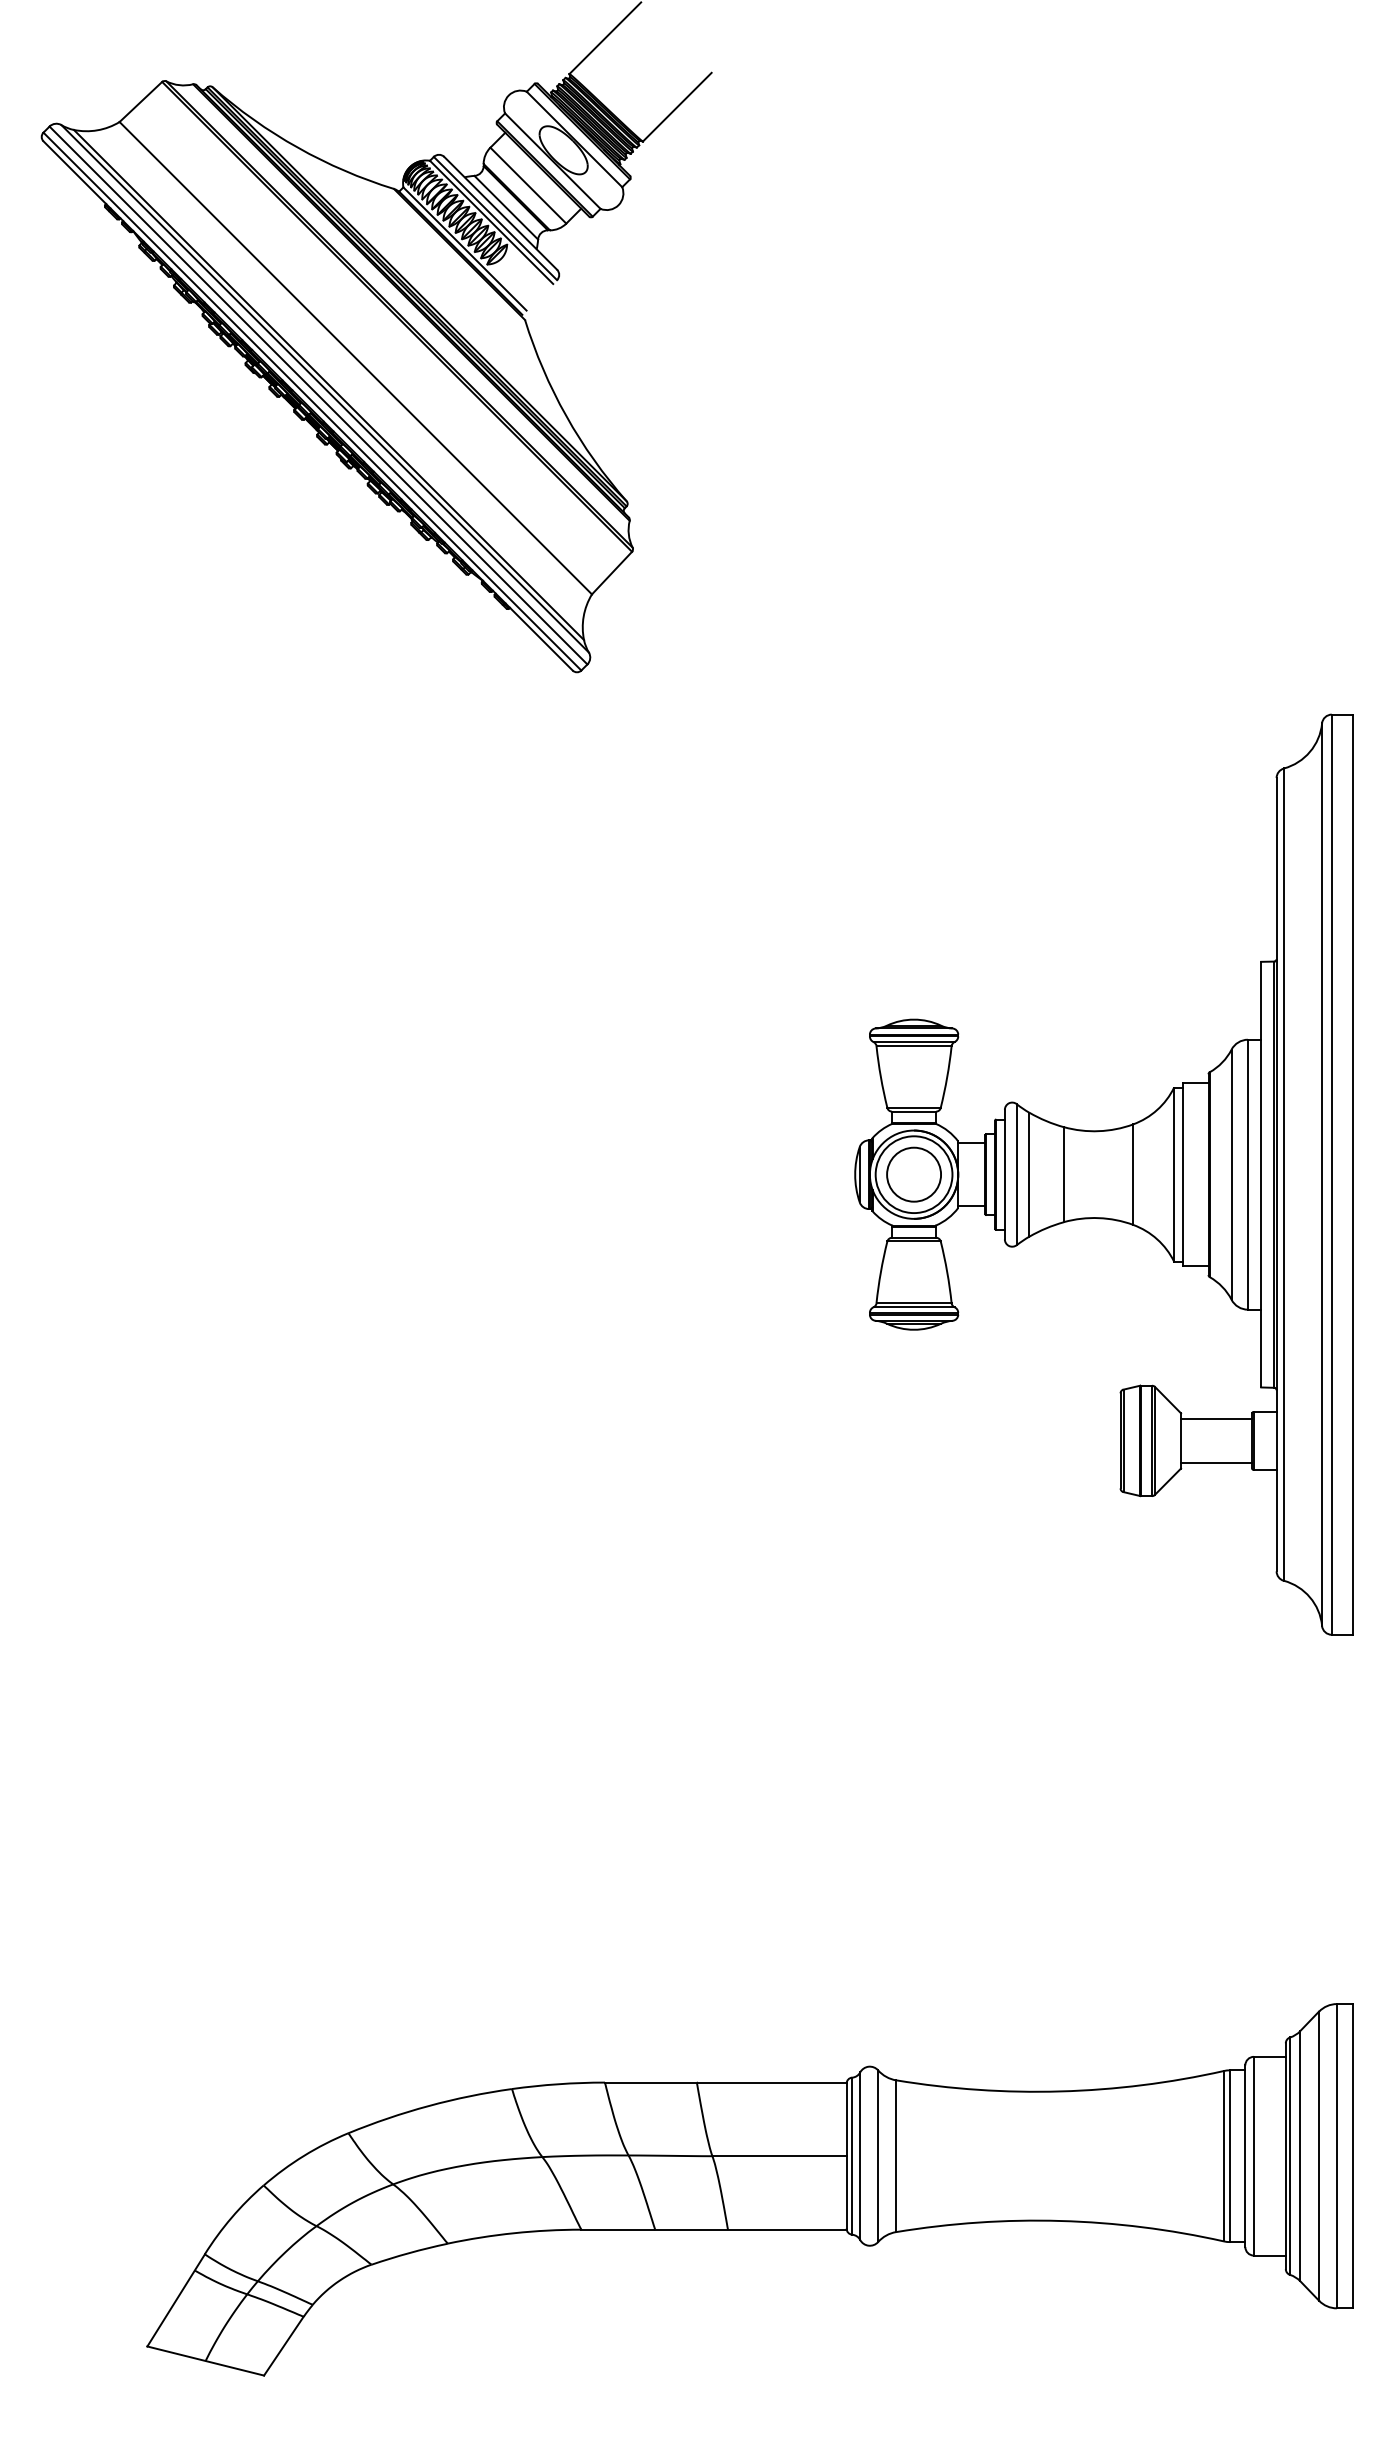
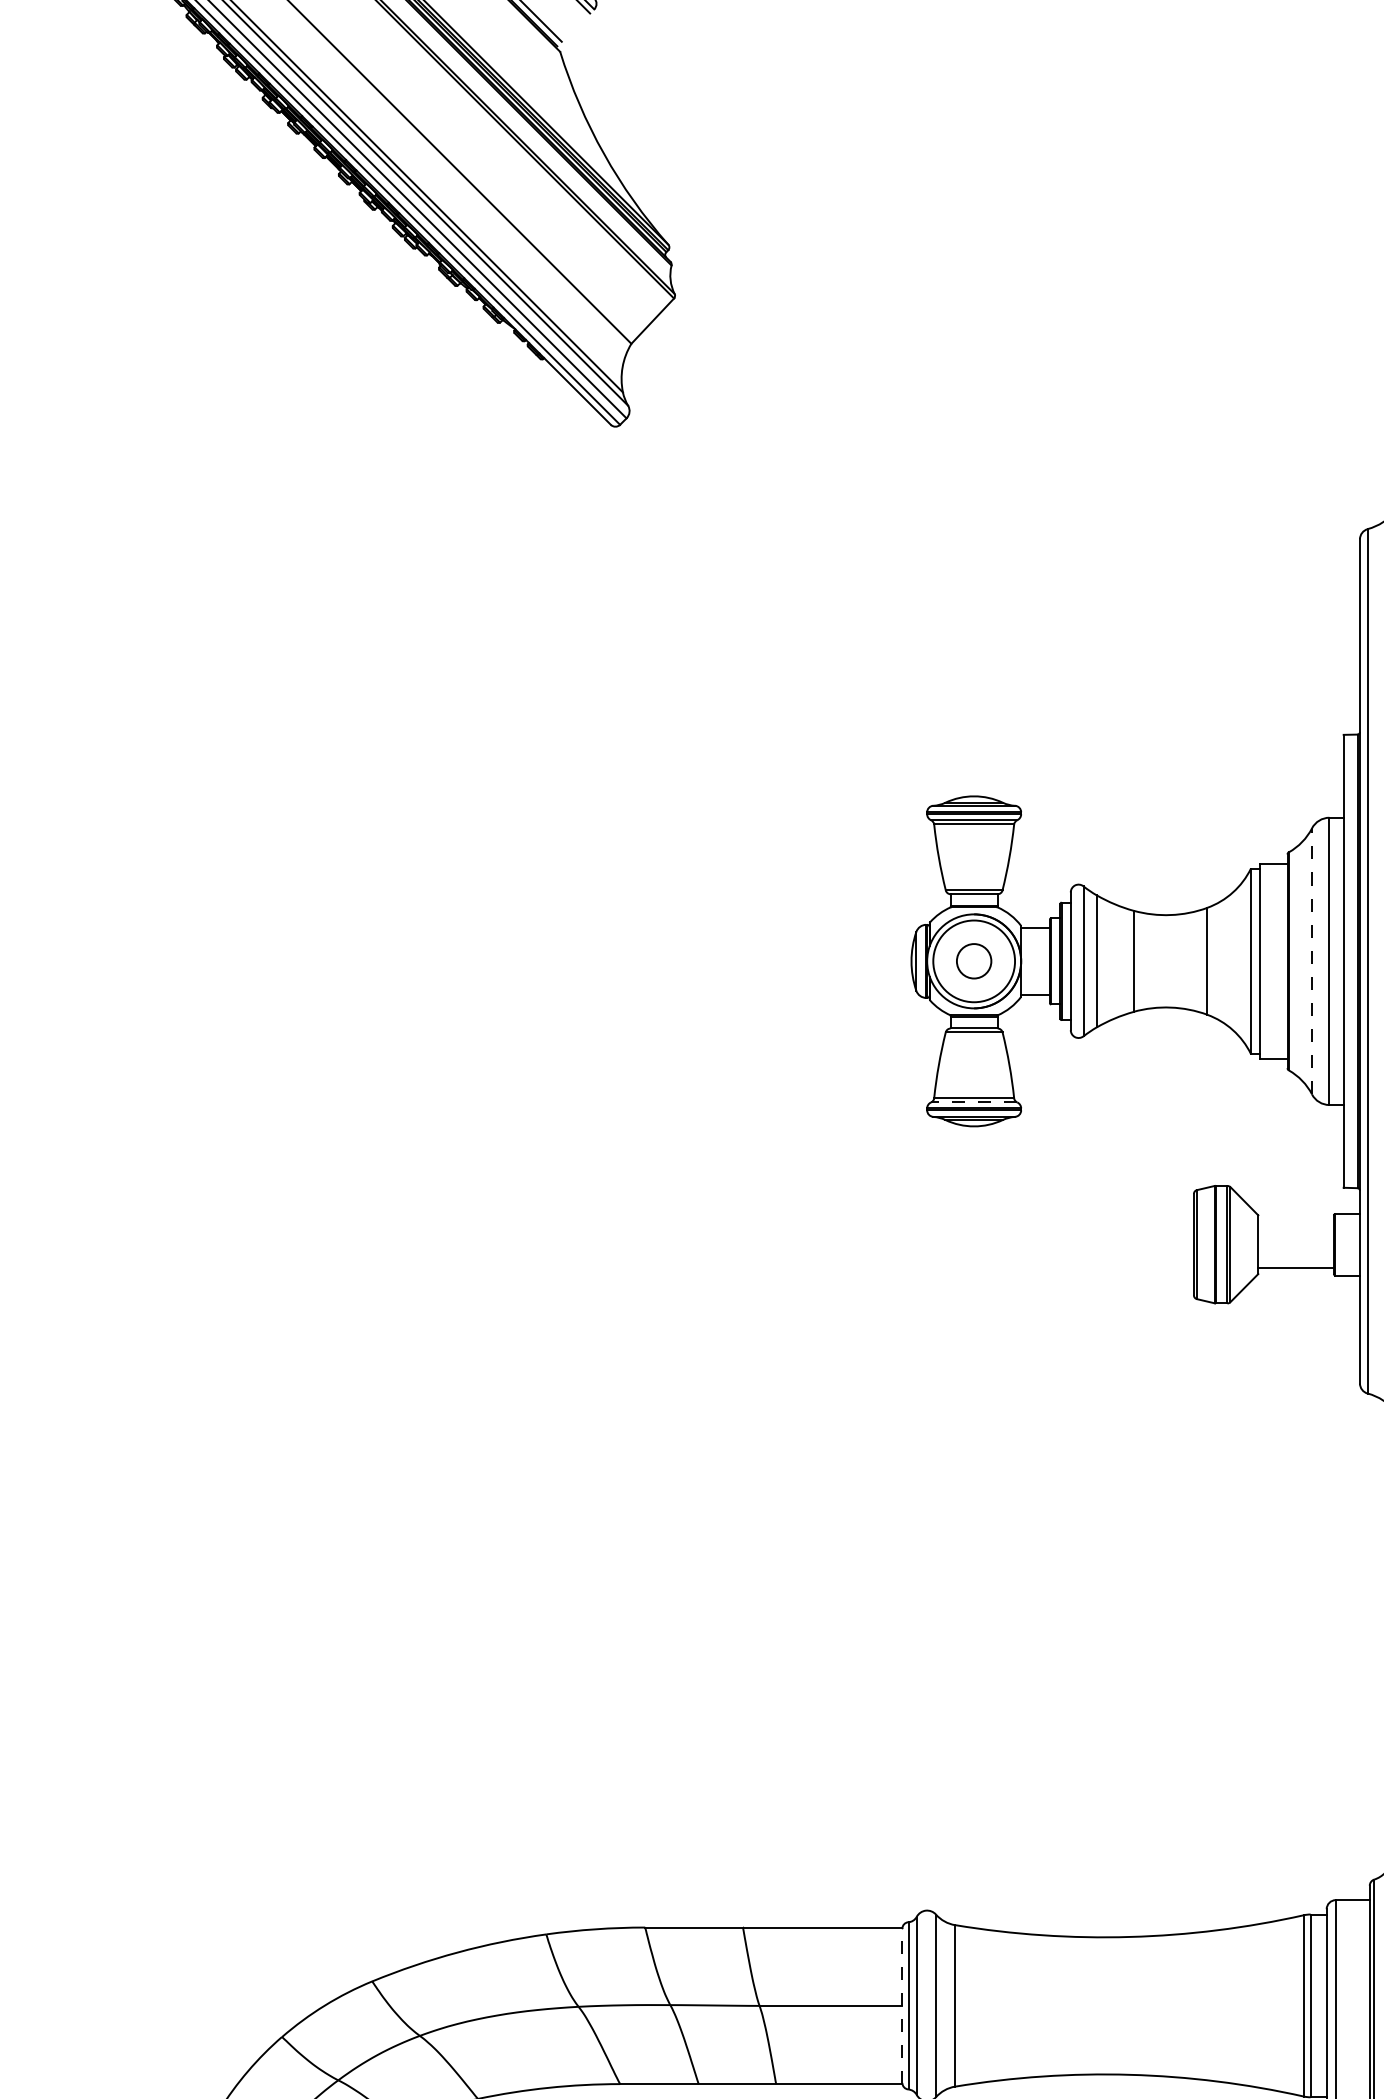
circle: (913, 1174) -> (973, 961), size x0.6
line: (1231, 1174) -> (1311, 961), solid -> dashed
line: (913, 1307) -> (973, 1102), solid -> dashed
line: (1216, 1419) -> (1296, 1221), removed
line: (846, 2156) -> (902, 2006), solid -> dashed

